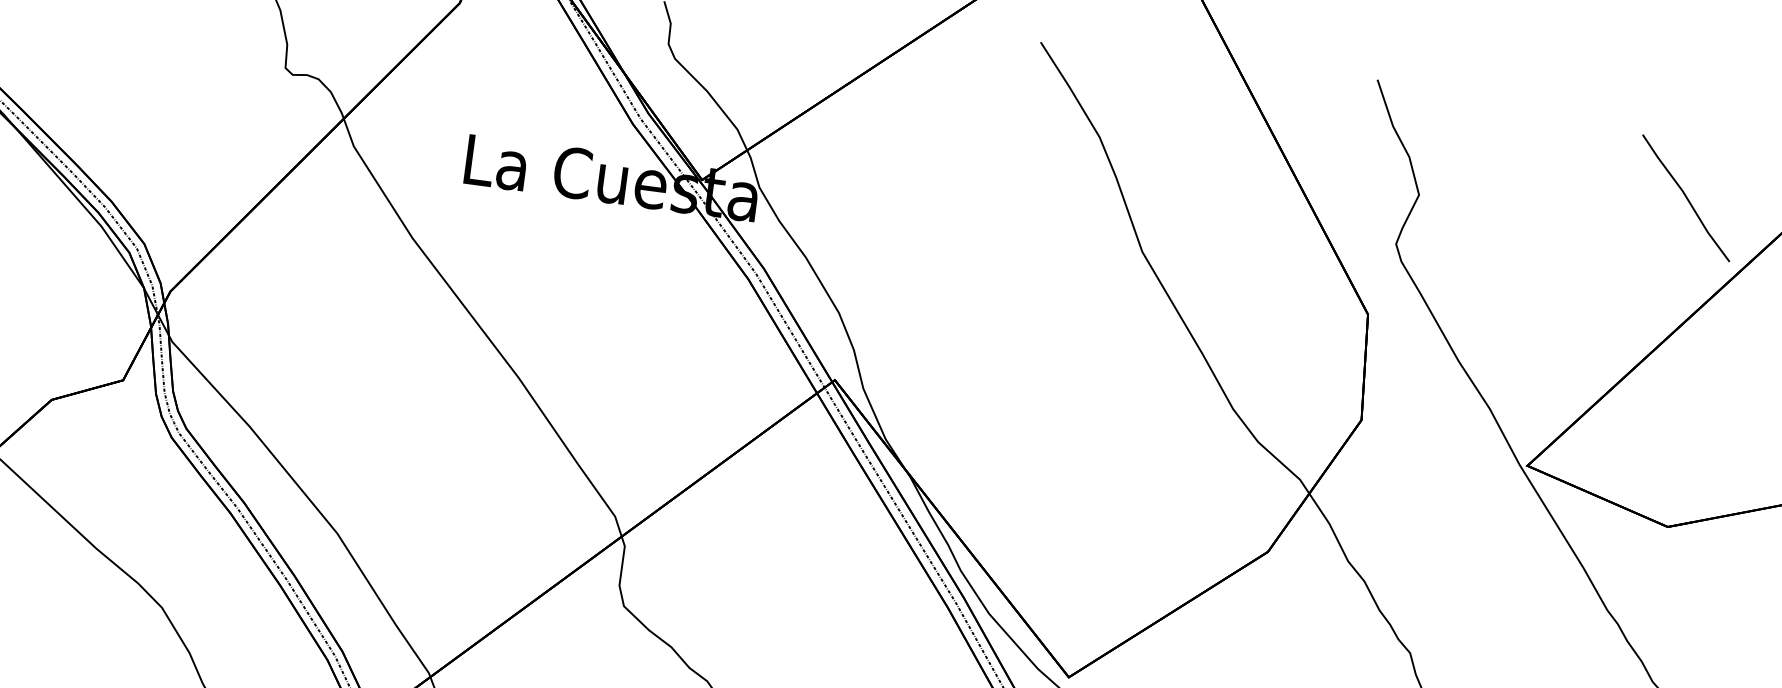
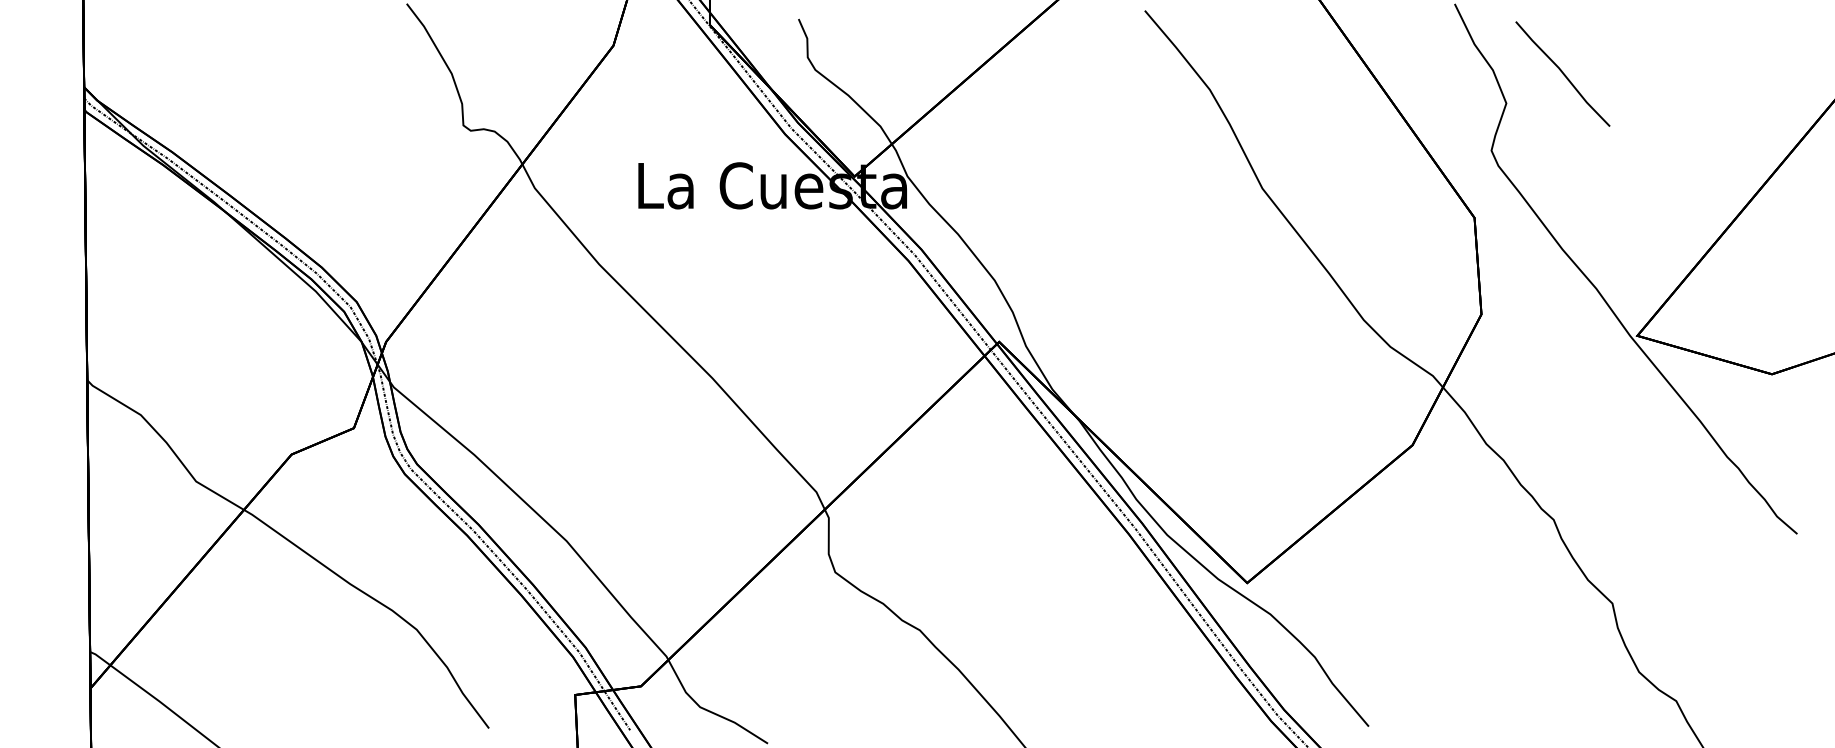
line: (1685, 197) -> (1562, 73), moved

